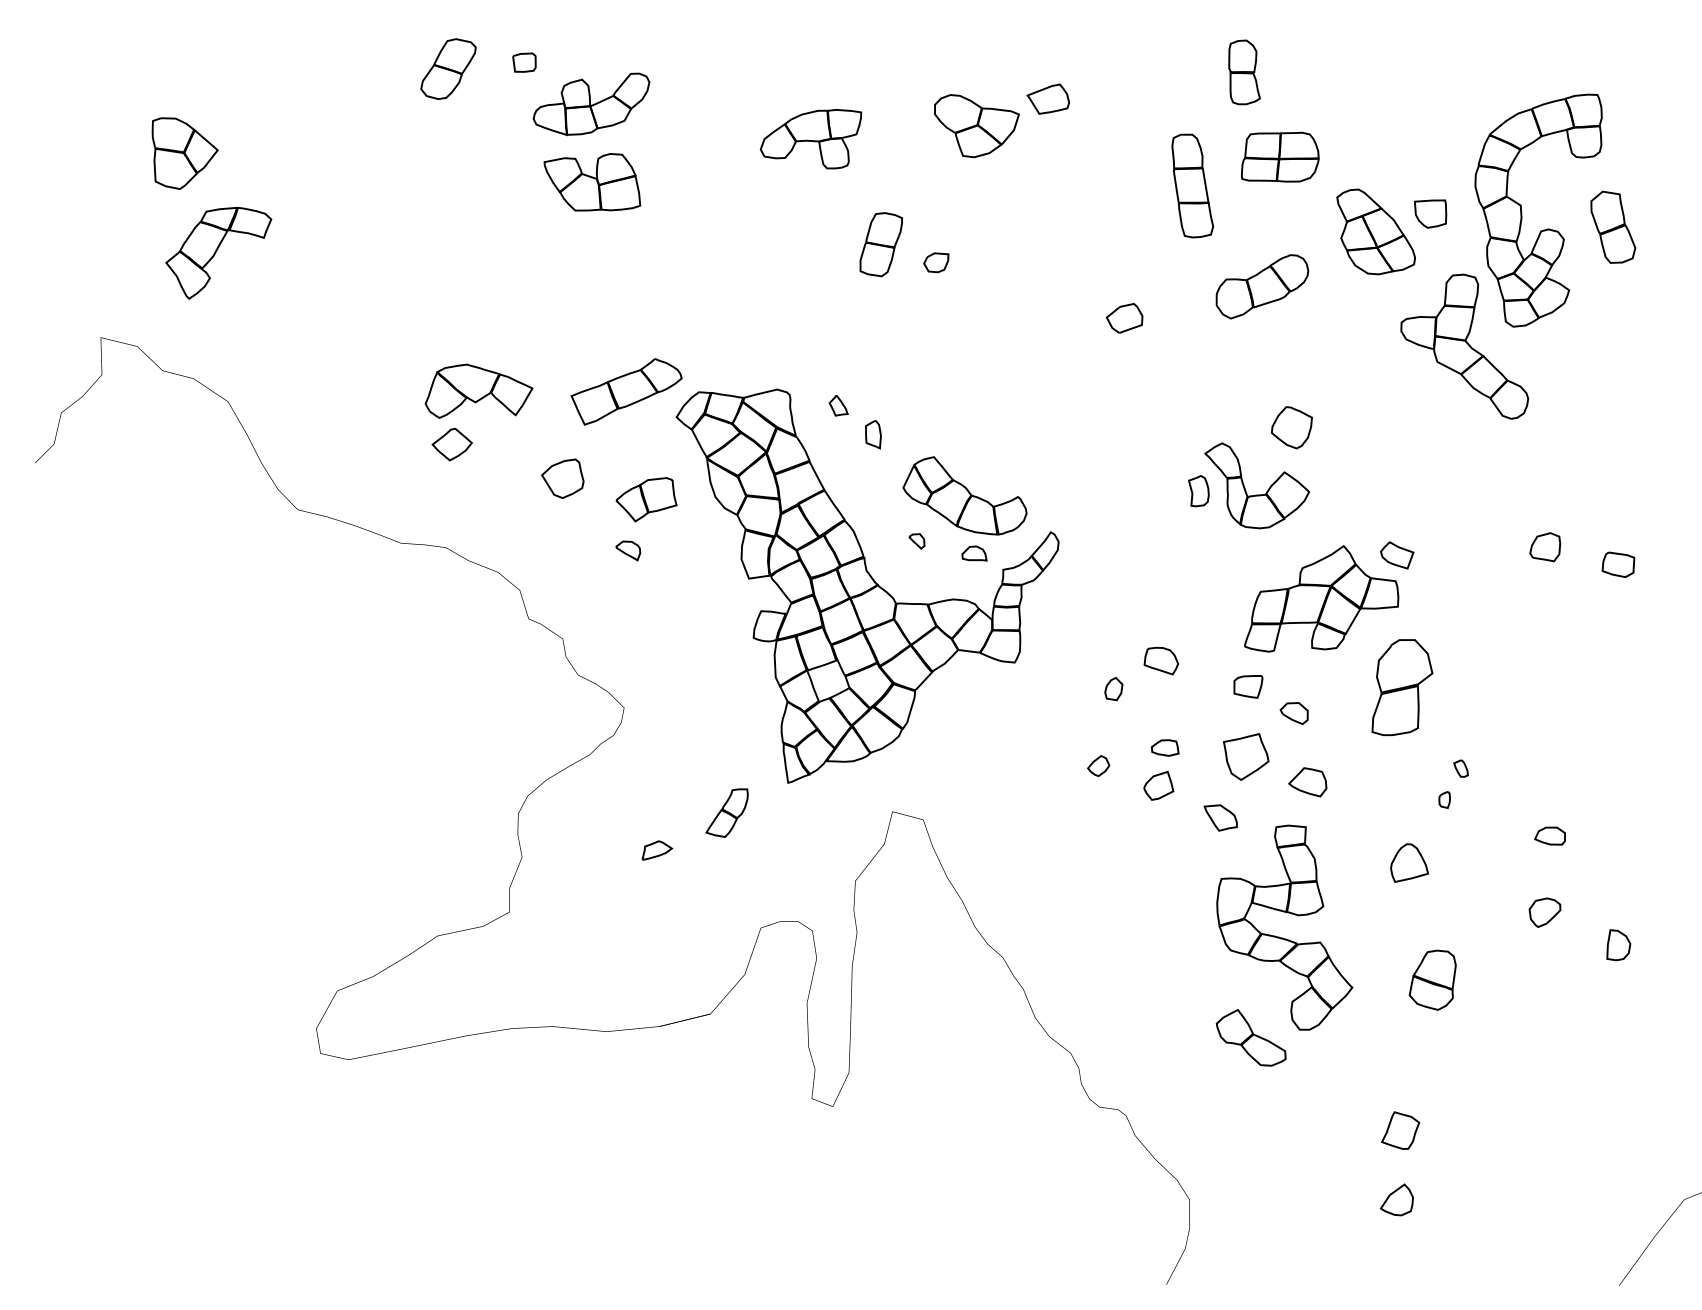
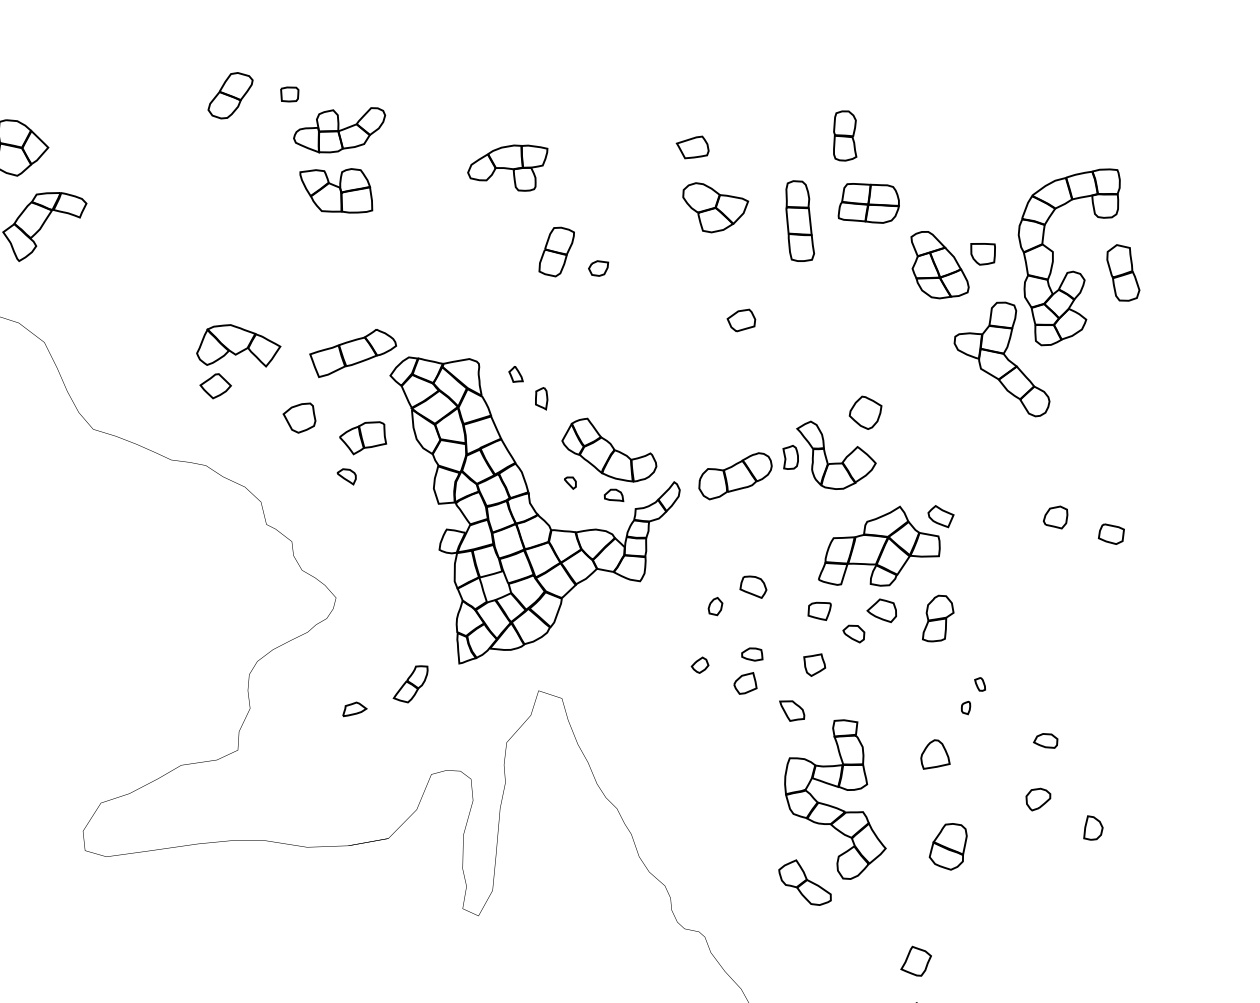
part: (976, 126) -> (714, 208), moved
part: (1262, 286) -> (735, 476), moved
part: (1402, 686) -> (938, 618), size x0.62
part: (1245, 756) -> (814, 664), size x0.62
part: (1307, 782) -> (881, 610), moved

